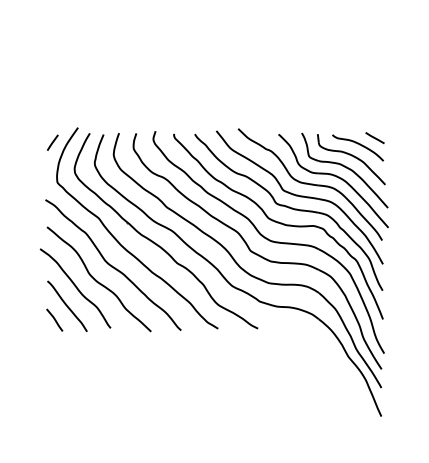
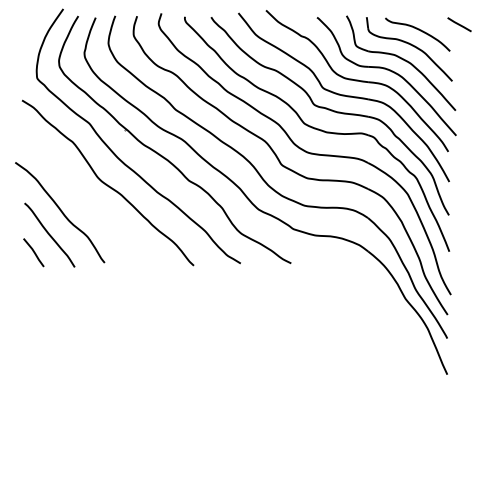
line: (374, 138) -> (458, 25), moved
line: (52, 142) -> (30, 27), removed
curve: (97, 280) -> (87, 202), removed

